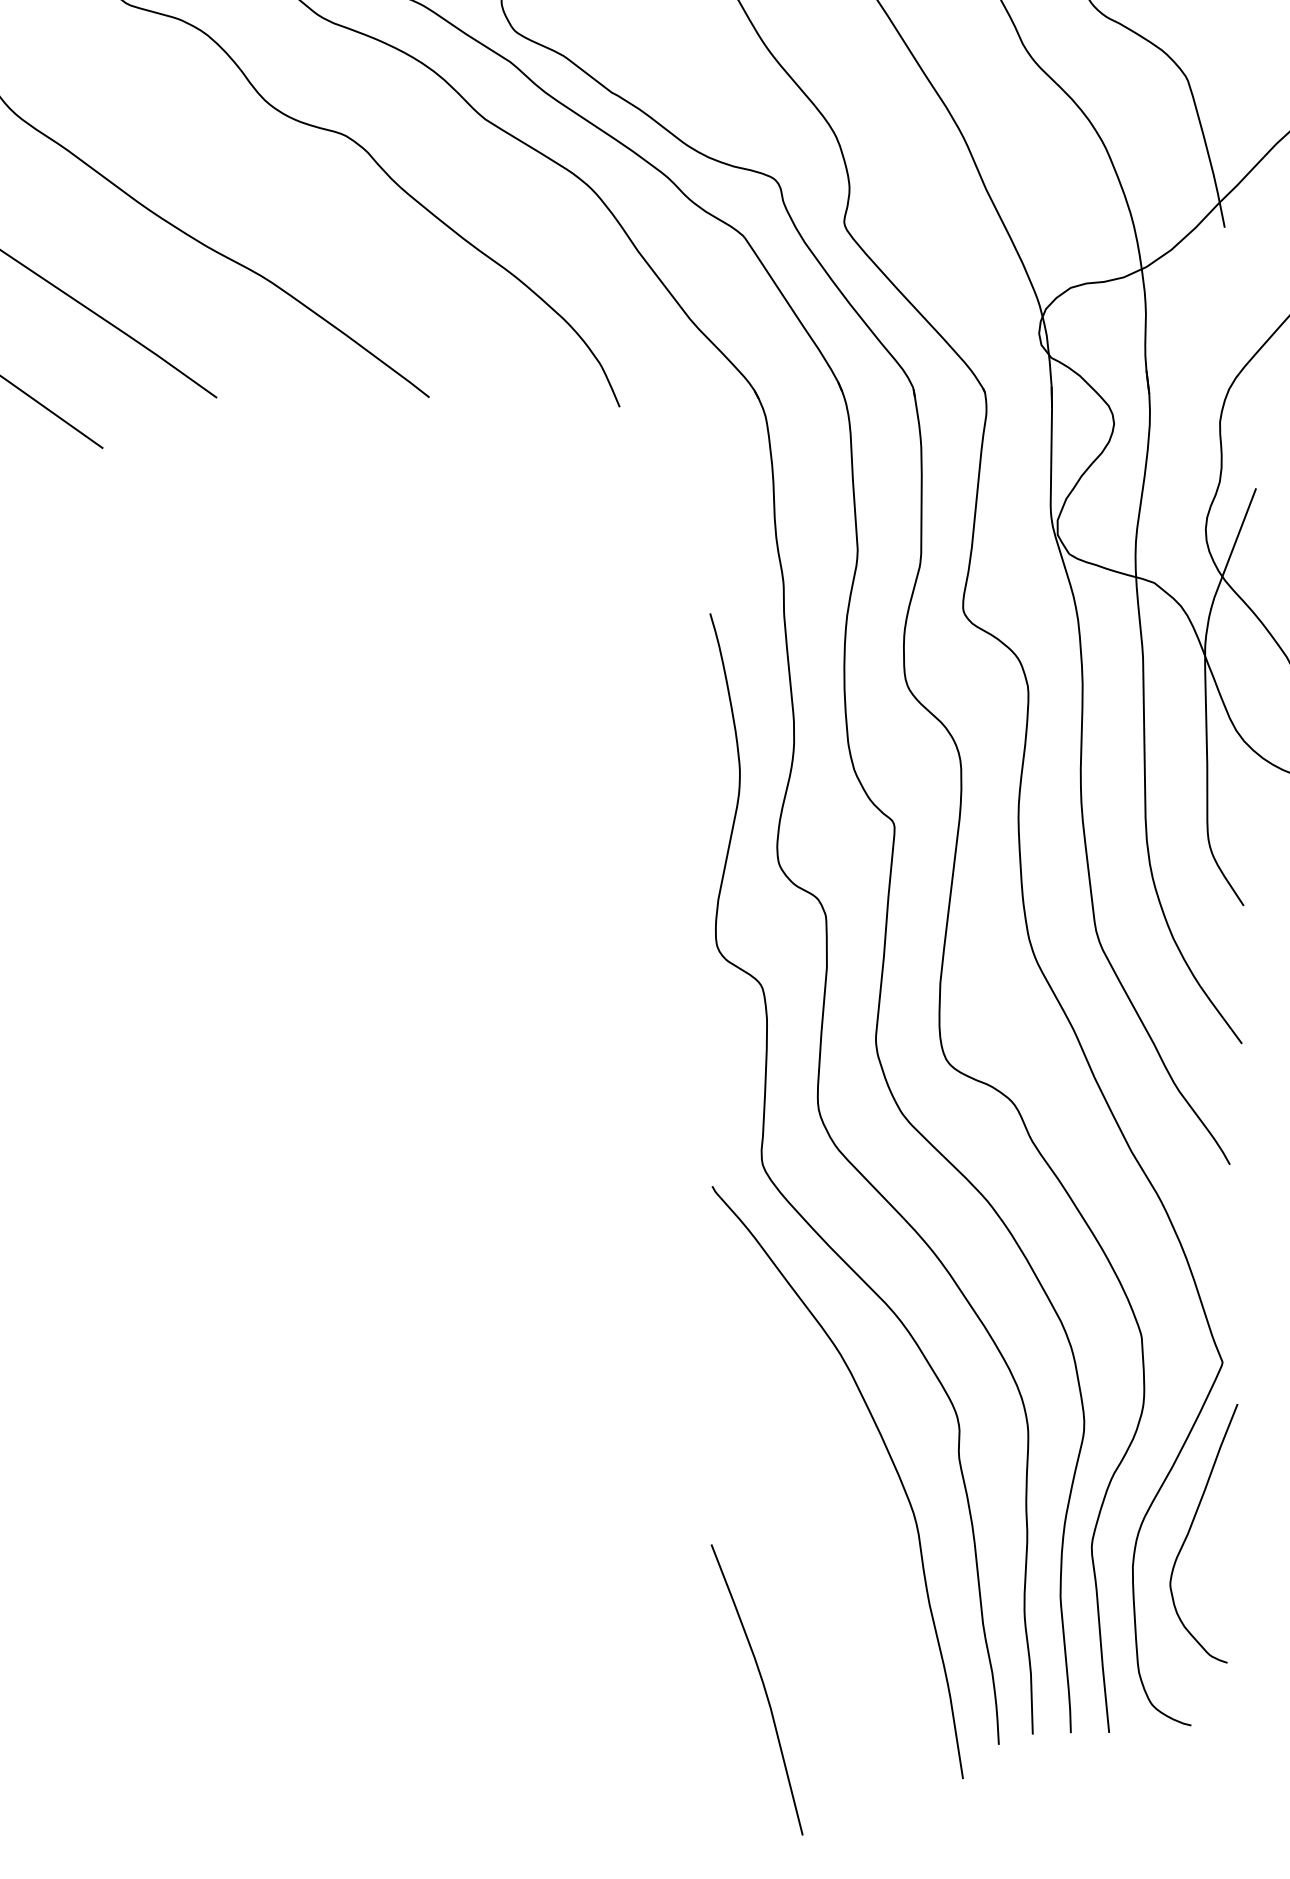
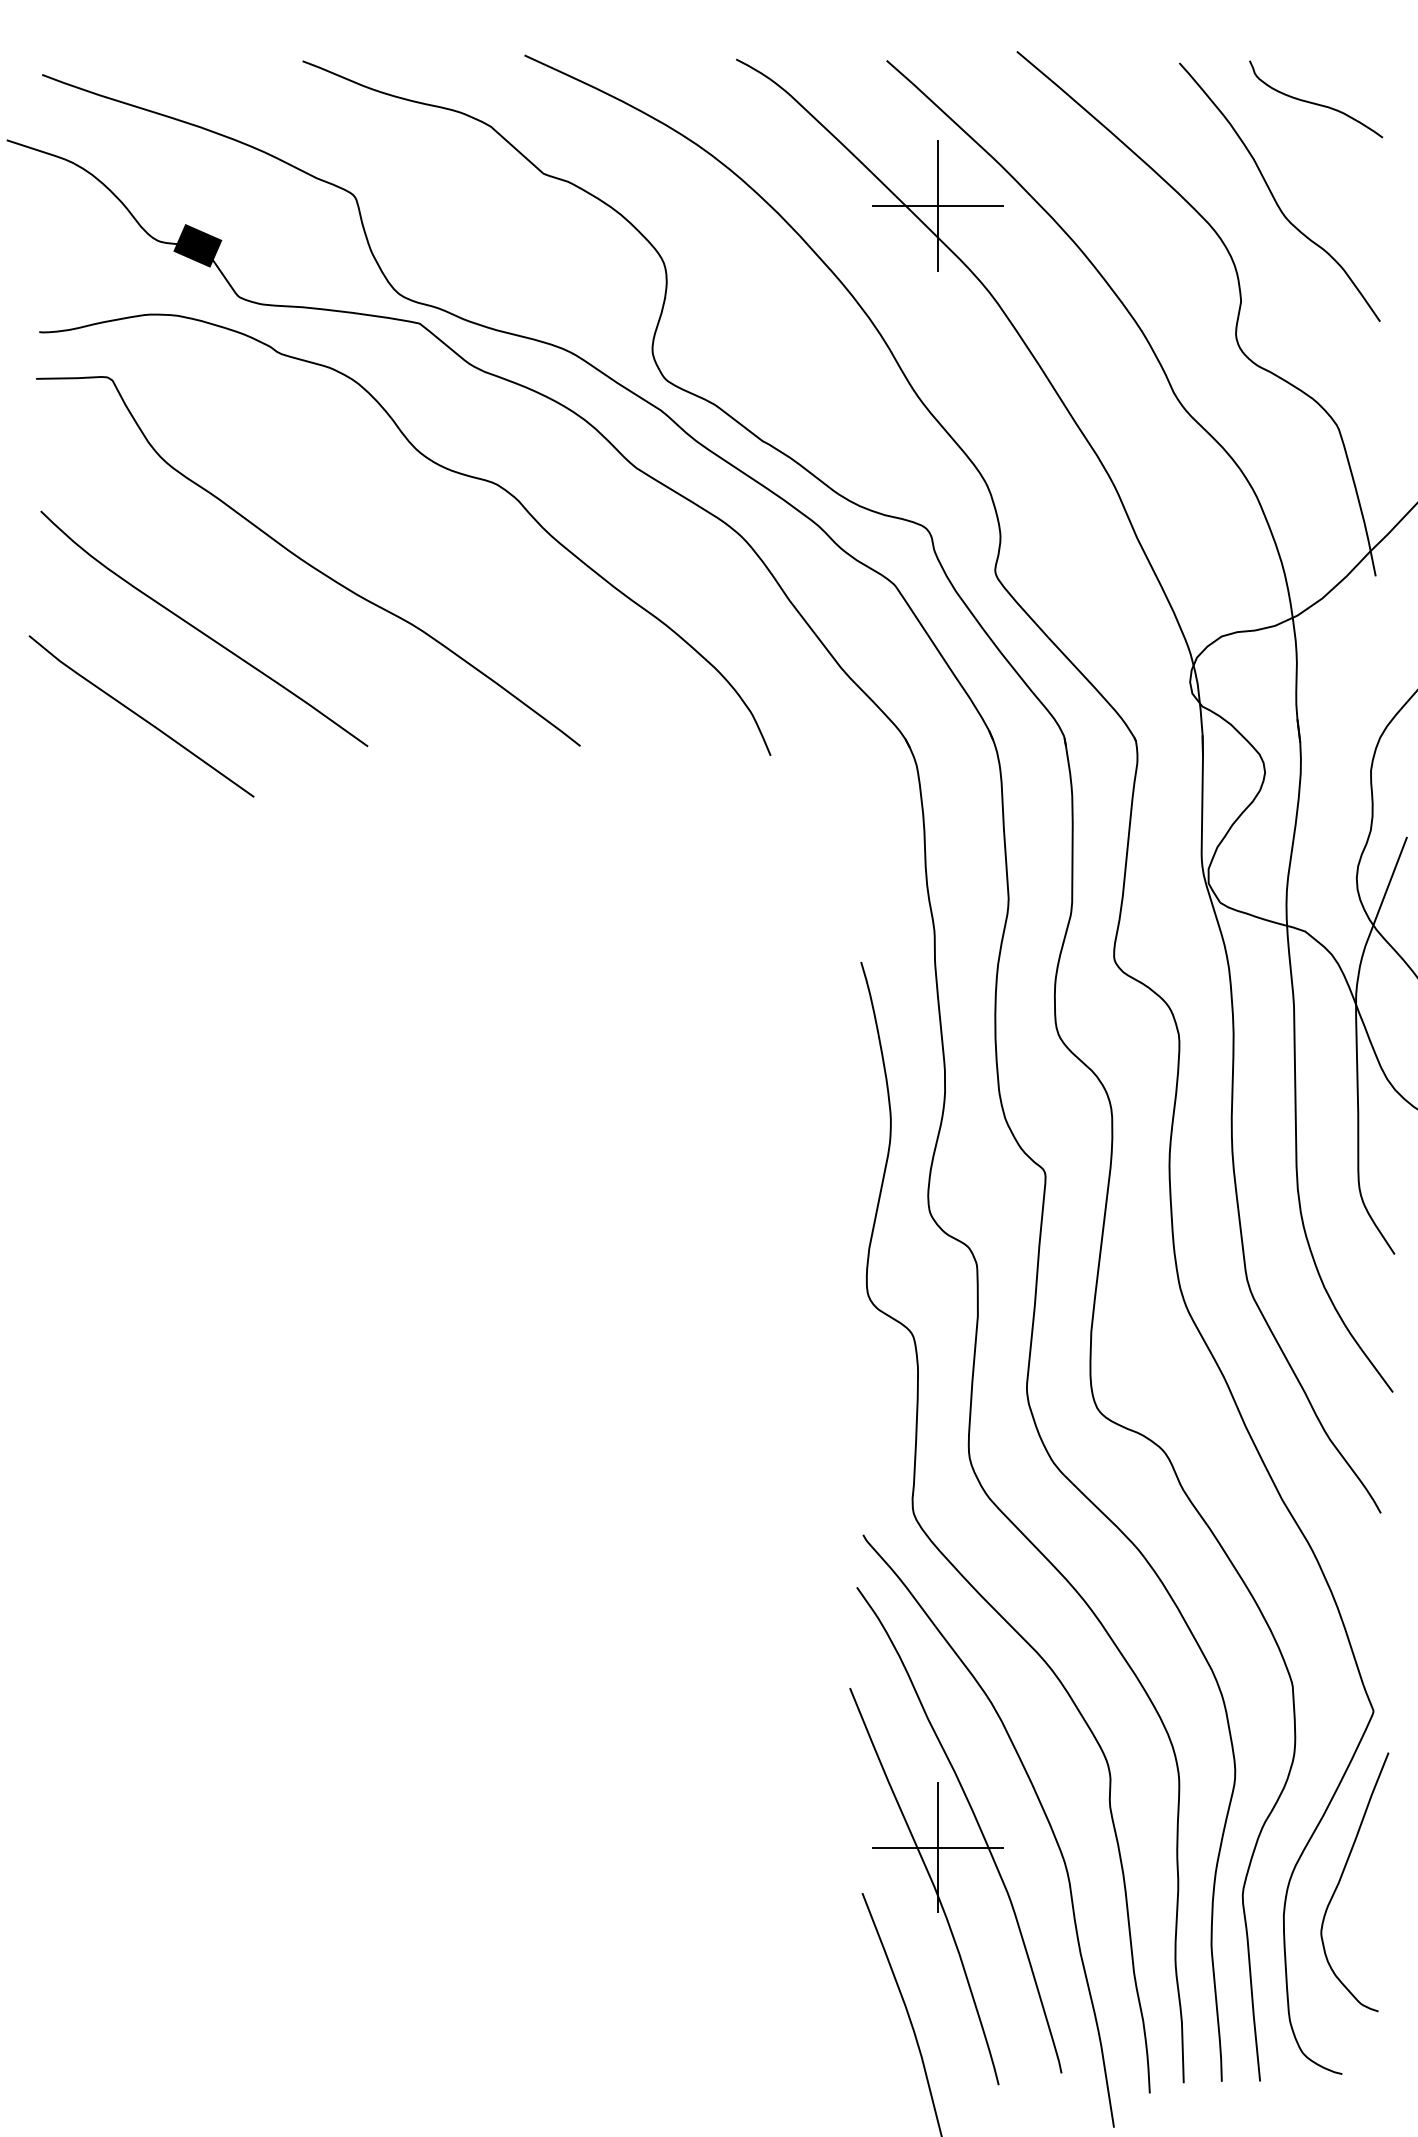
part: (804, 1498) -> (955, 1847), added

